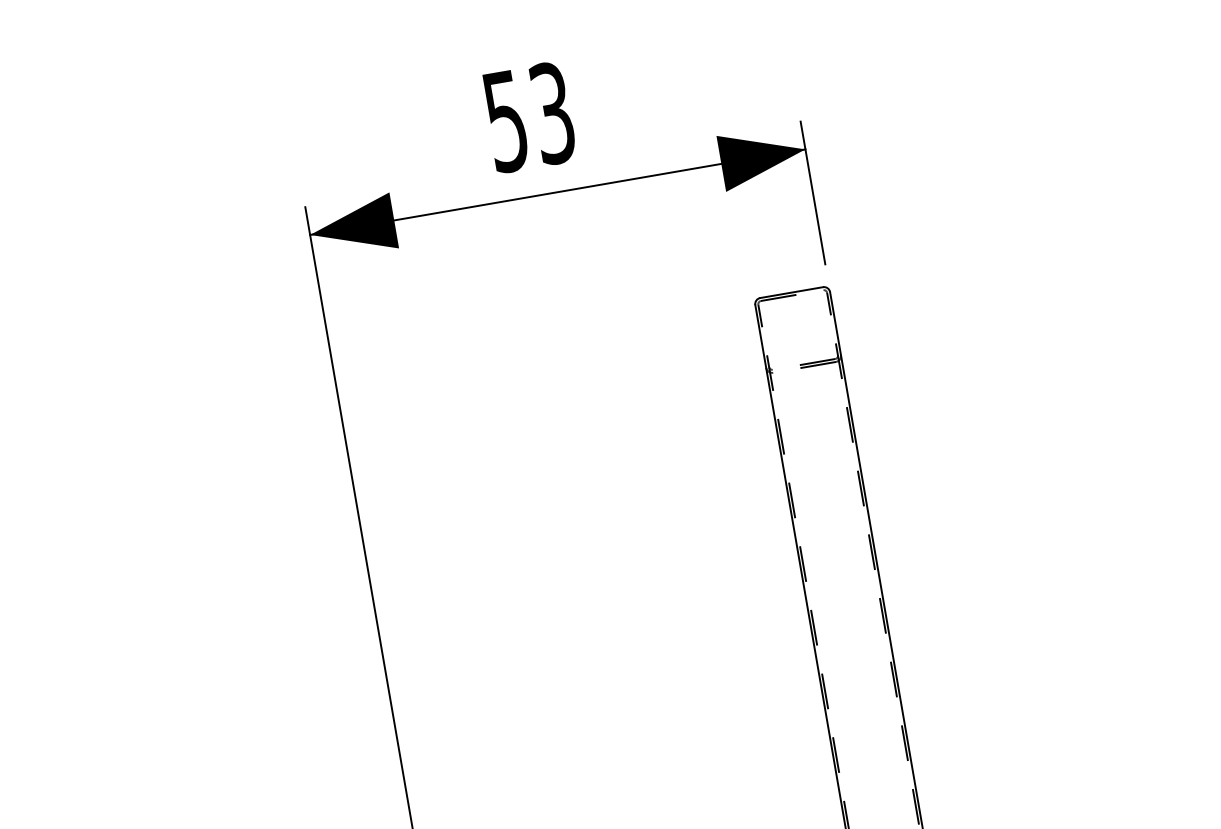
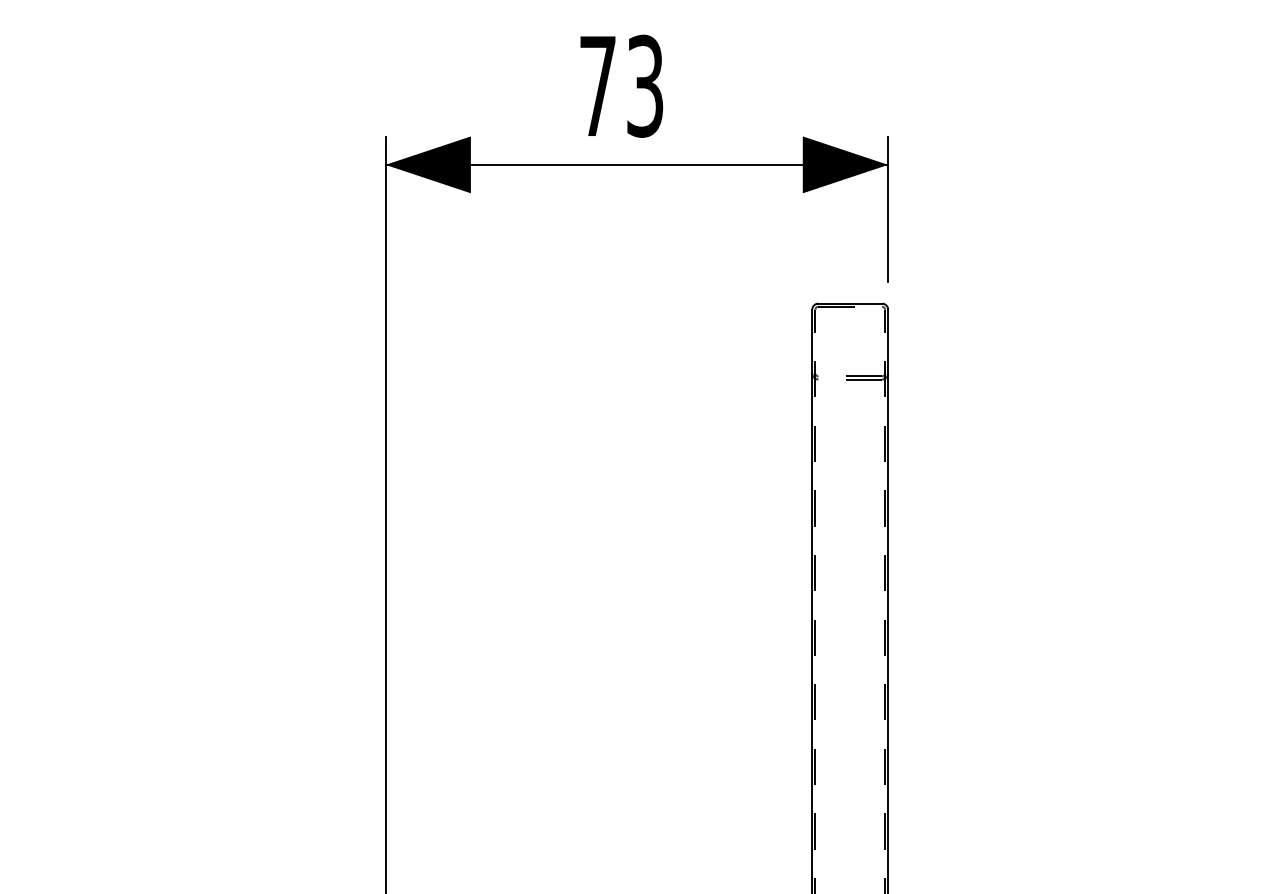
text: (505, 121) -> (597, 86), 53 -> 73

